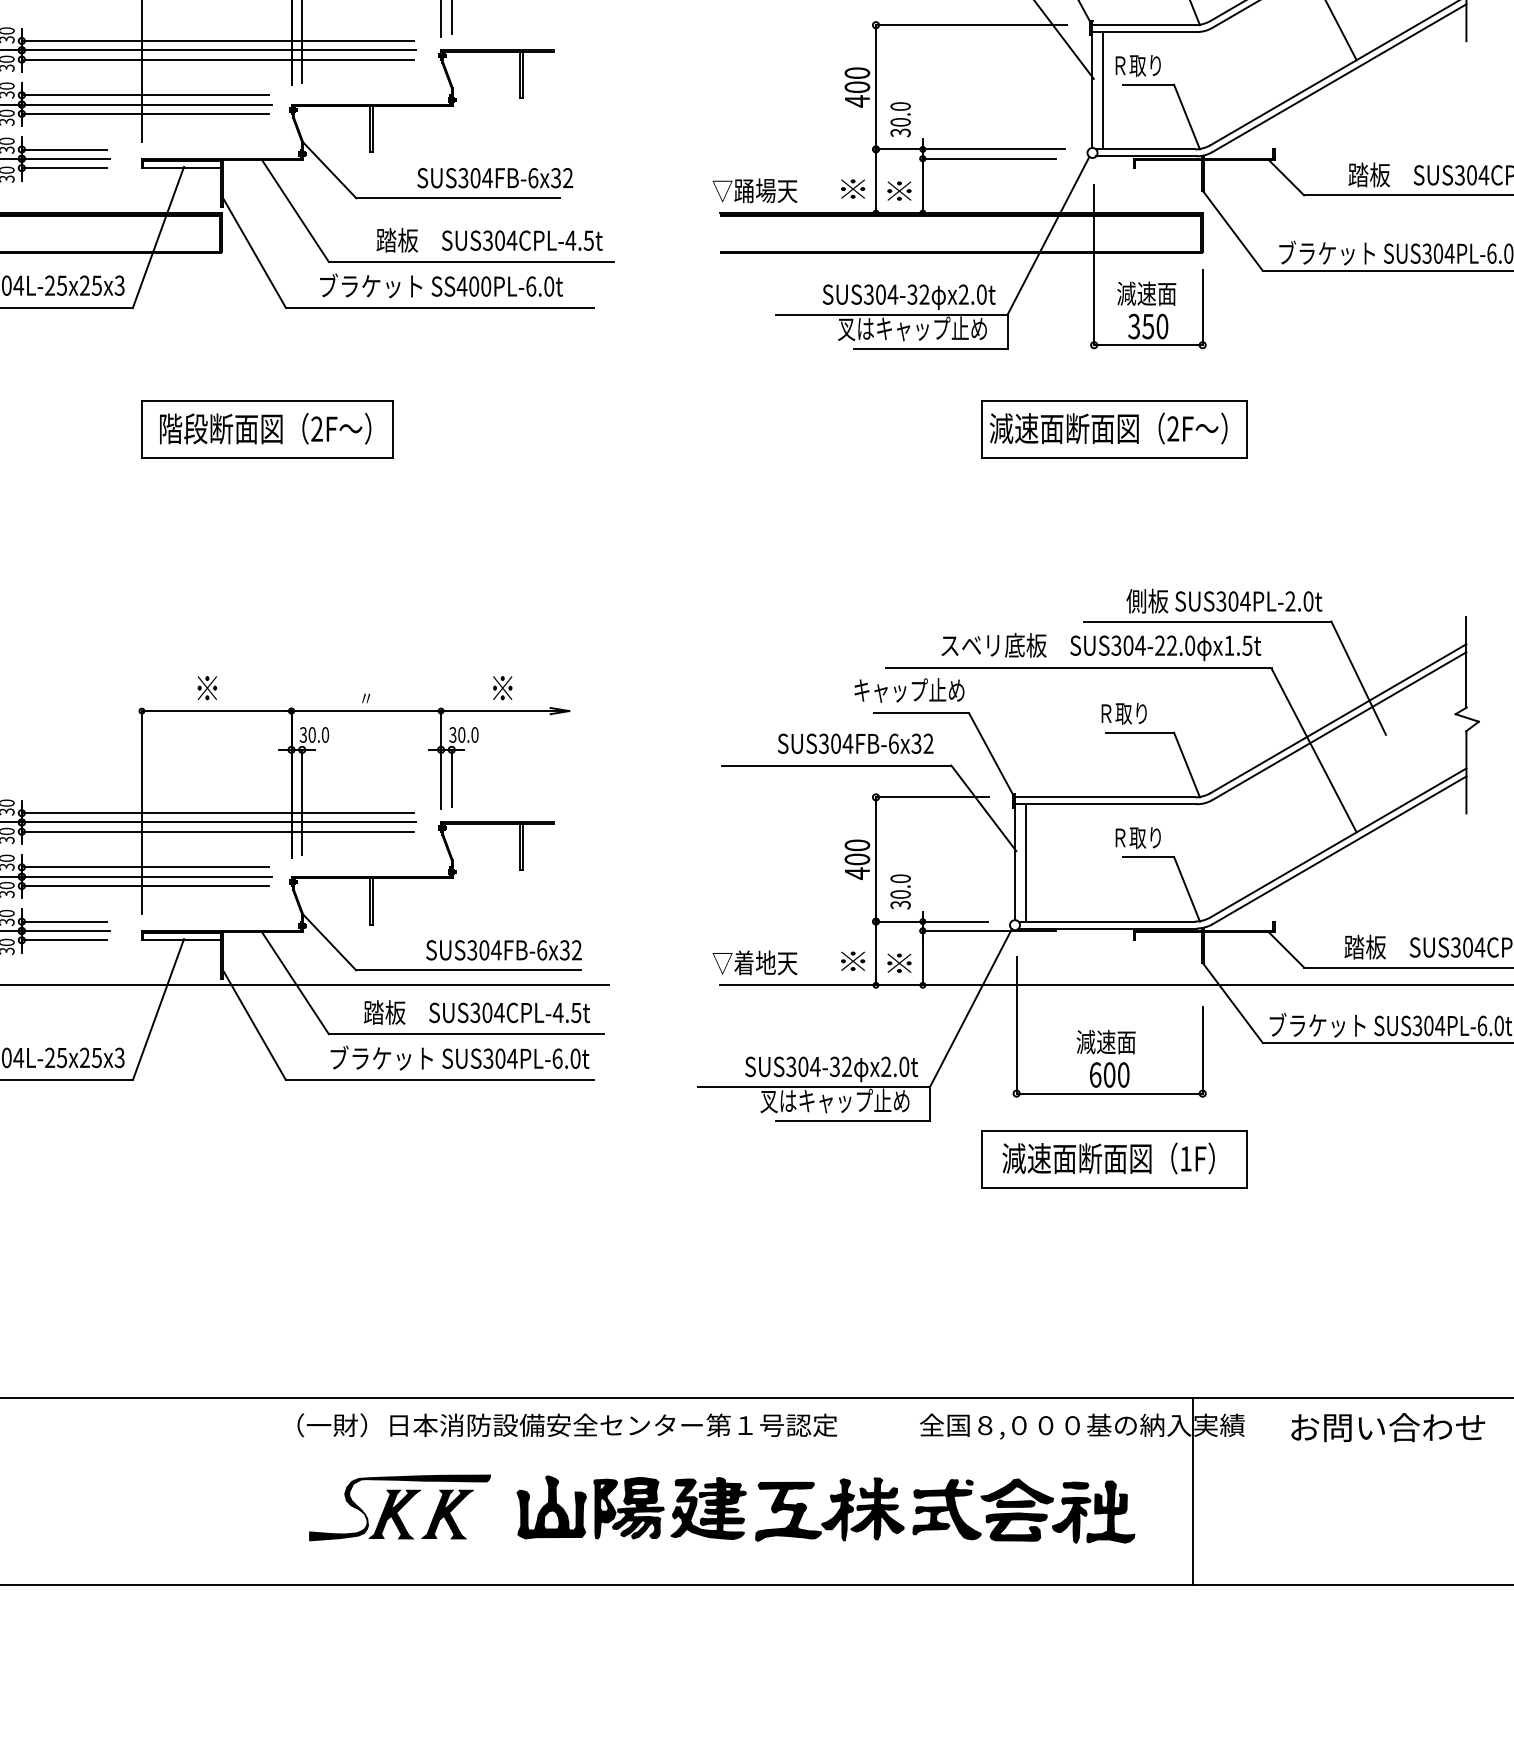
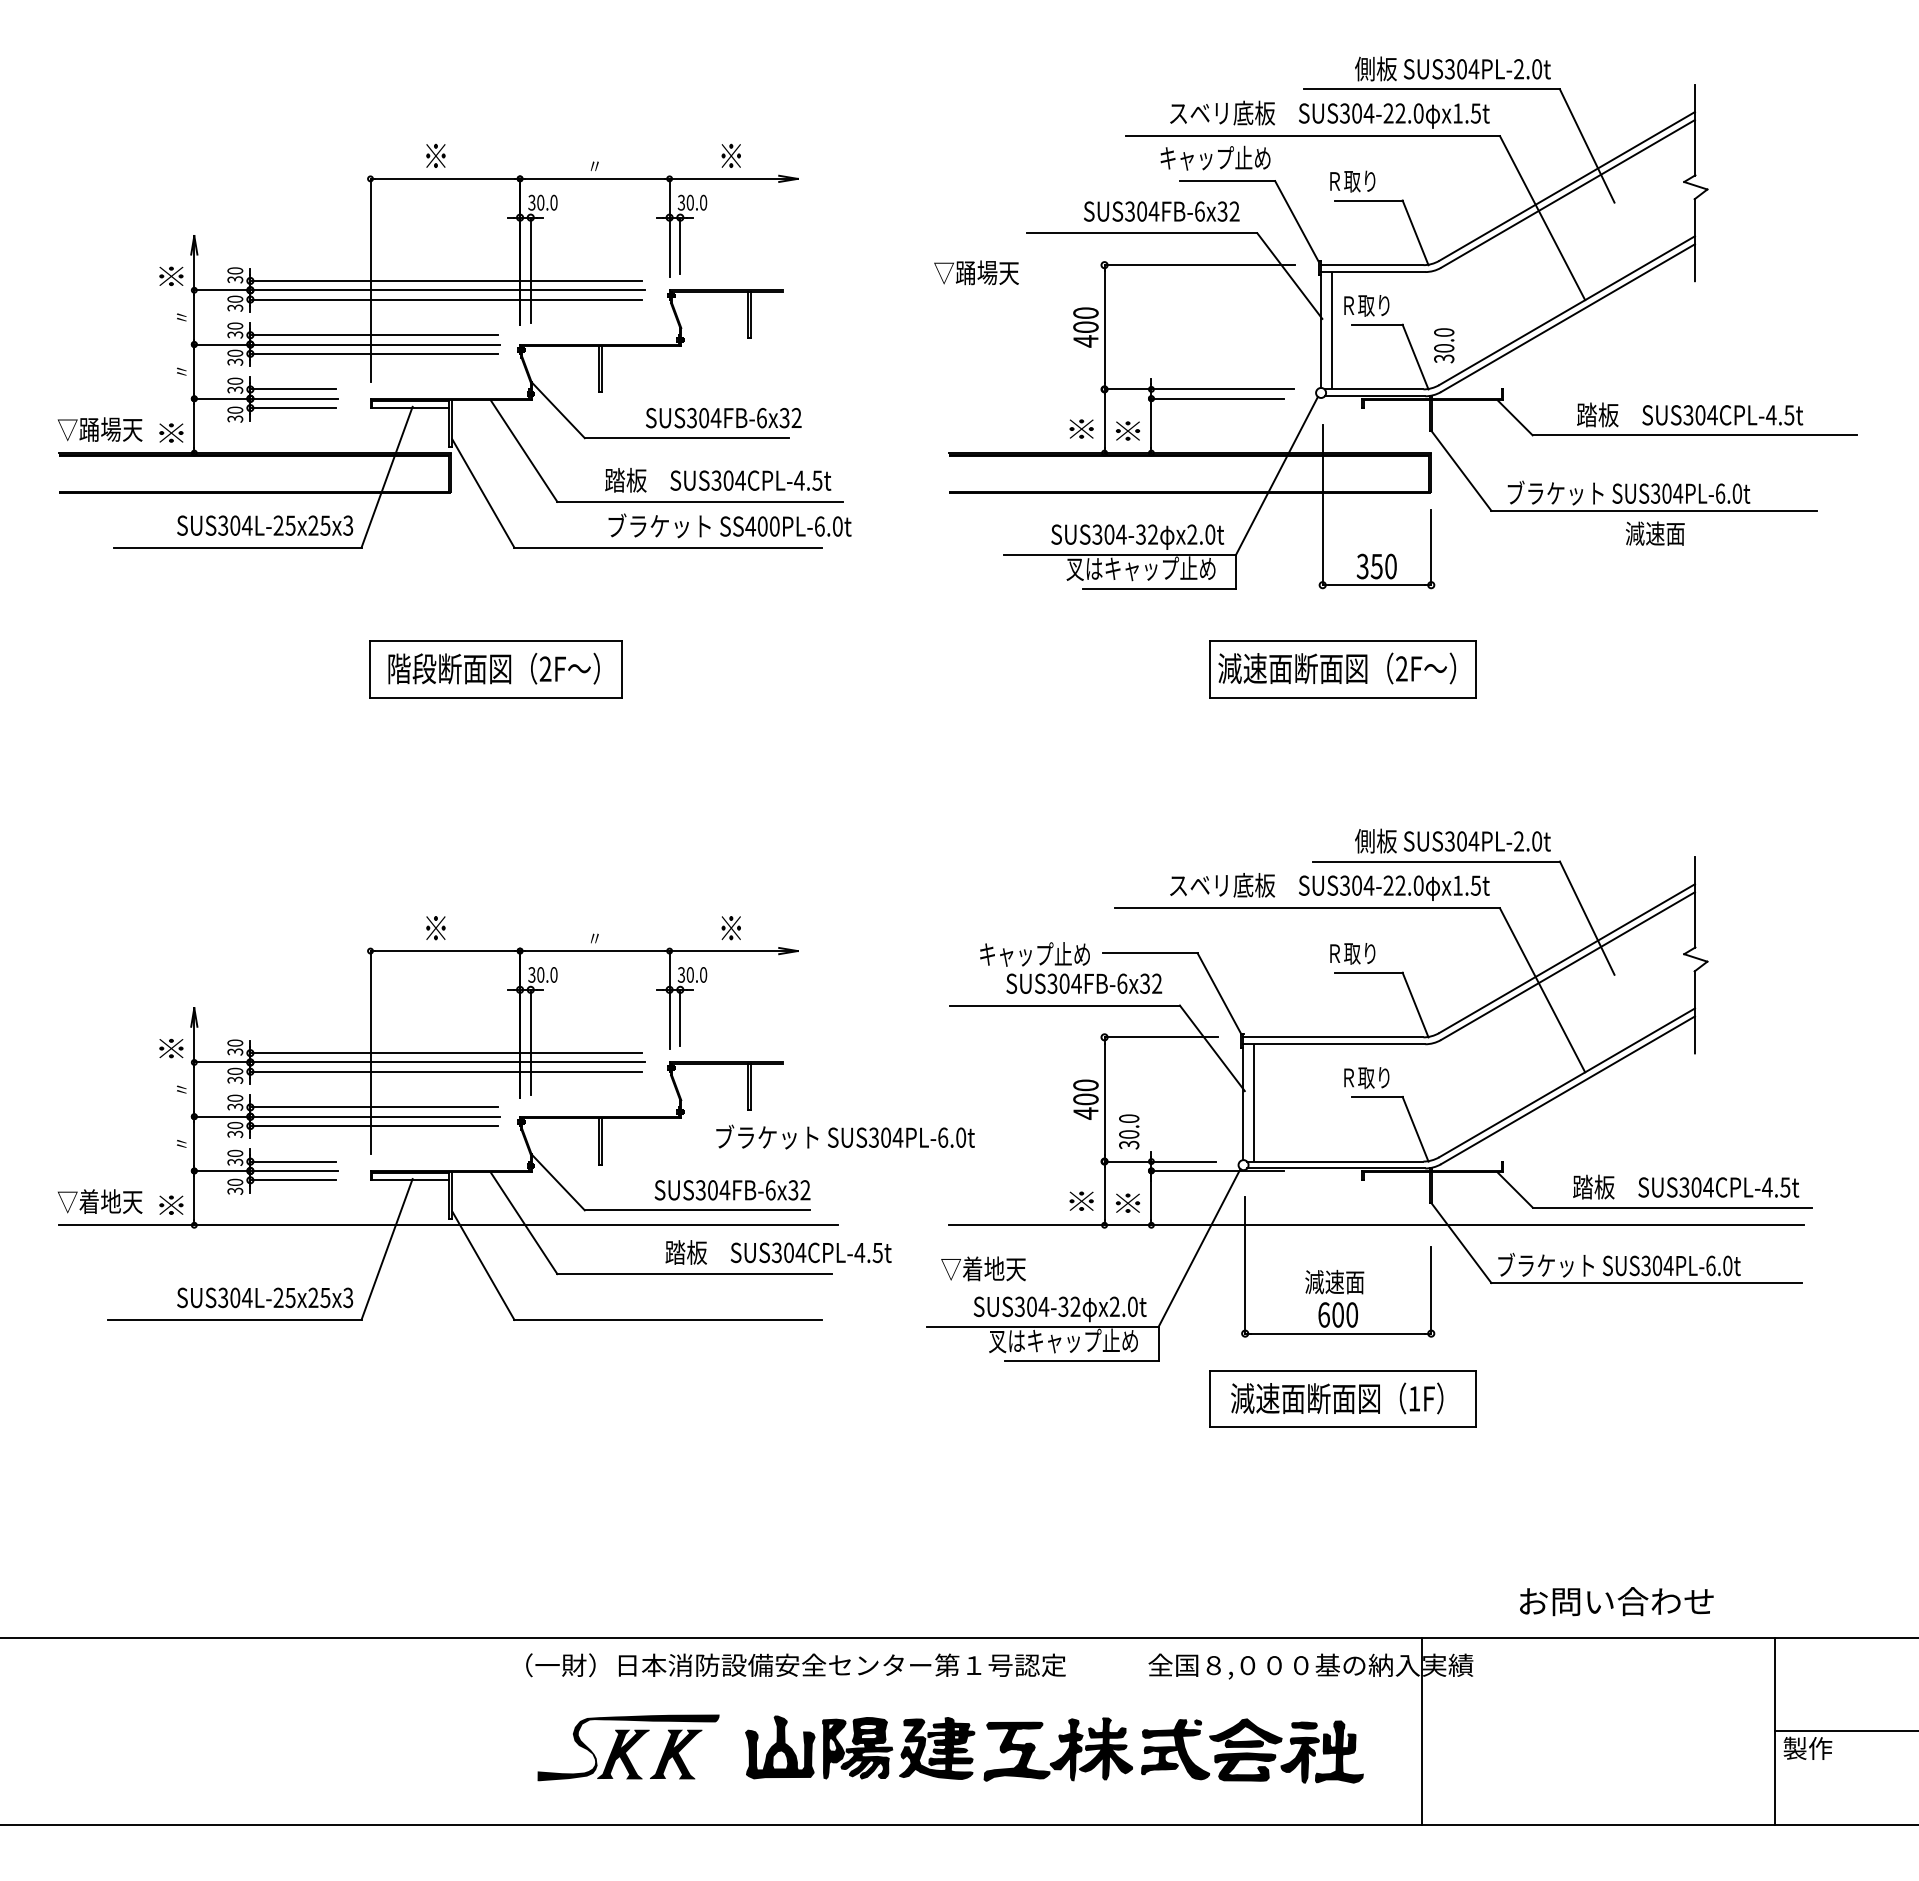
text: (900, 119) -> (1444, 345), moved
text: (754, 190) -> (976, 272), moved
text: (440, 285) -> (729, 525), moved
text: (1146, 293) -> (1655, 533), moved
text: (908, 690) -> (1034, 954), moved
text: (754, 962) -> (983, 1268), moved
text: (476, 1012) -> (778, 1252), moved
text: (459, 1057) -> (845, 1136), moved
text: (1387, 1427) -> (1616, 1601), moved

